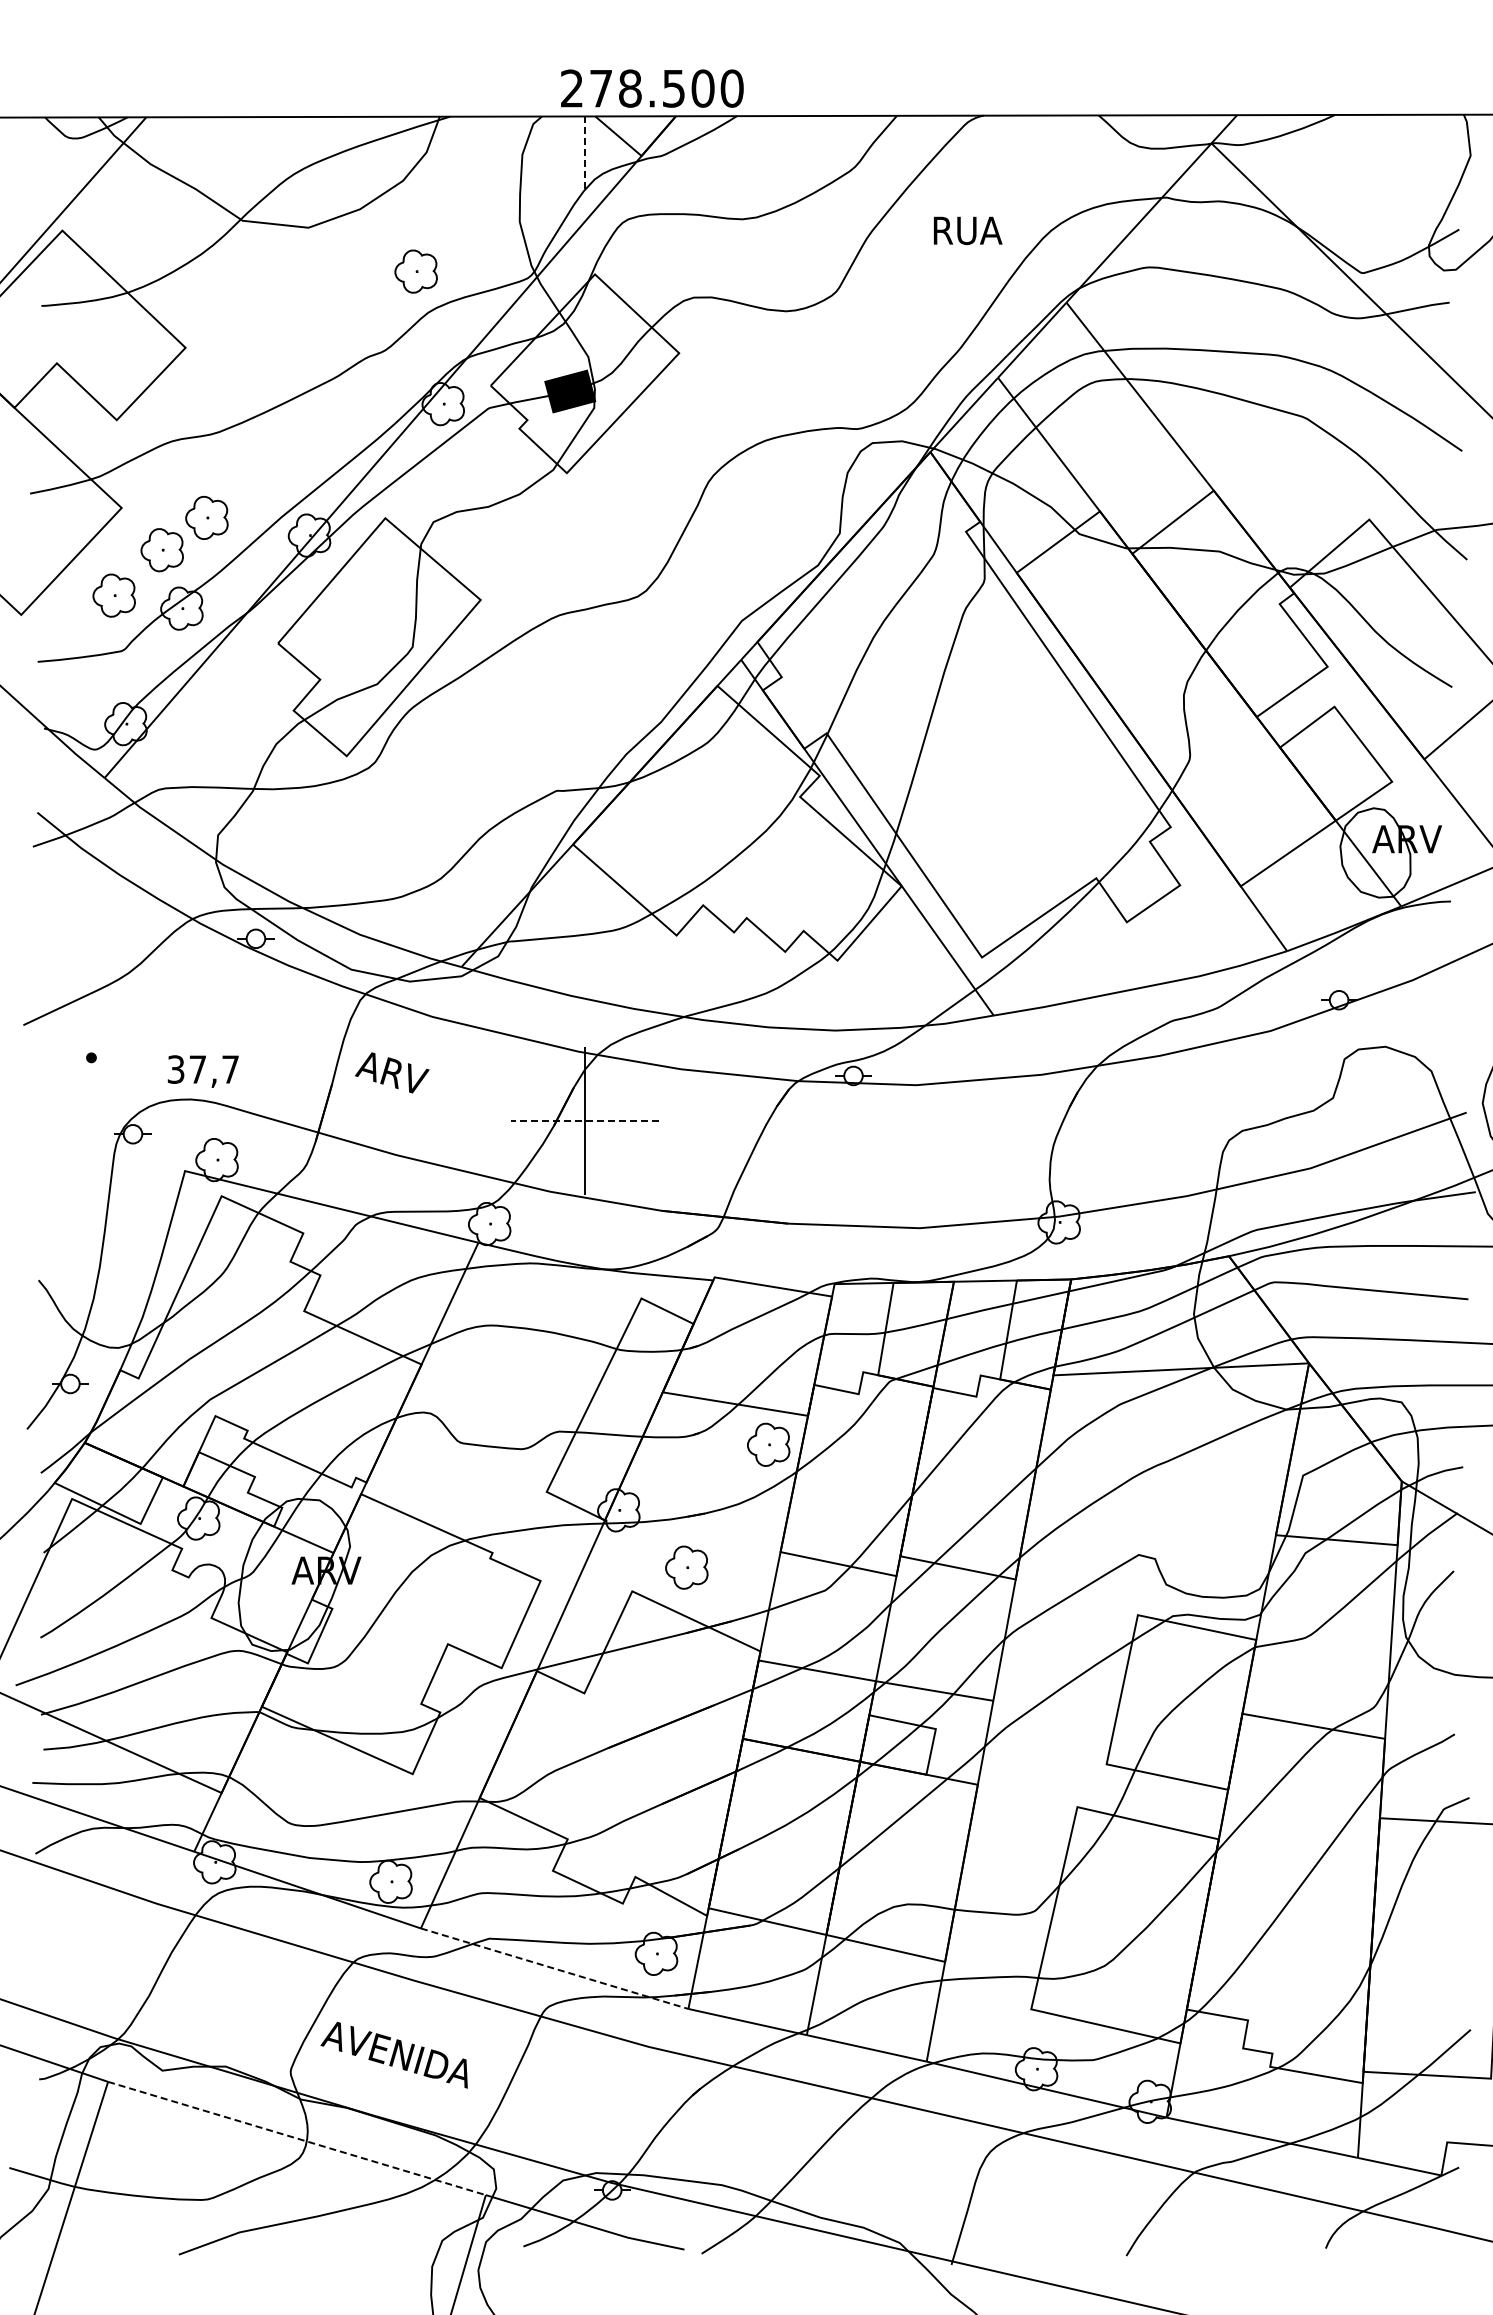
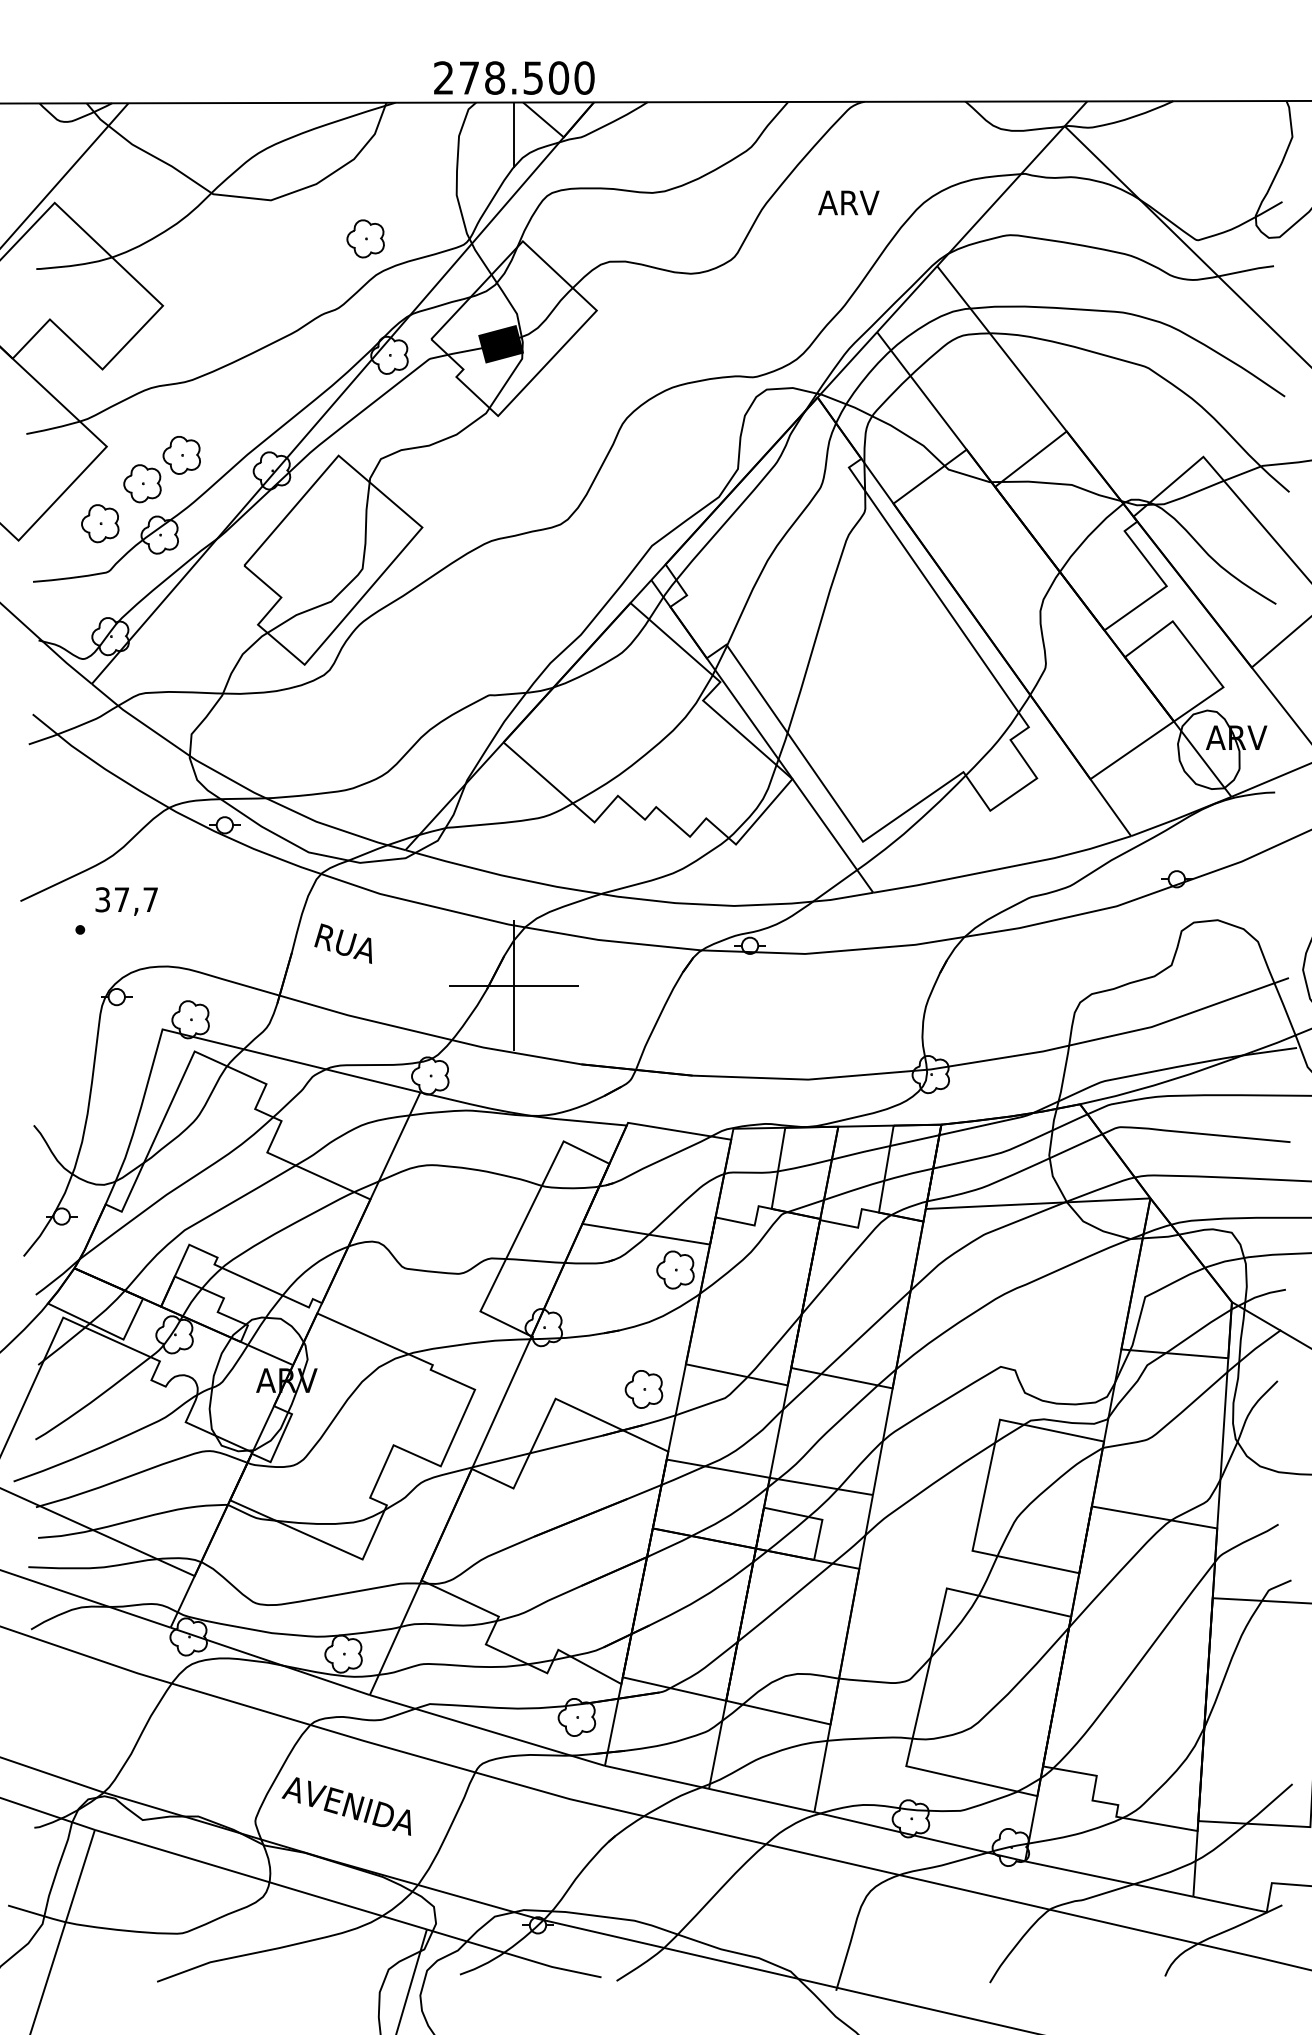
text: (652, 88) -> (514, 77), moved
line: (585, 154) -> (514, 135), dashed -> solid
text: (966, 230) -> (849, 202), RUA -> ARV
text: (202, 1071) -> (126, 901), moved
text: (392, 1073) -> (344, 943), ARV -> RUA
line: (584, 1121) -> (513, 985), dashed -> solid
part: (686, 1567) -> (643, 1389), moved
line: (554, 1968) -> (487, 1730), dashed -> solid
line: (297, 2138) -> (261, 1879), dashed -> solid

